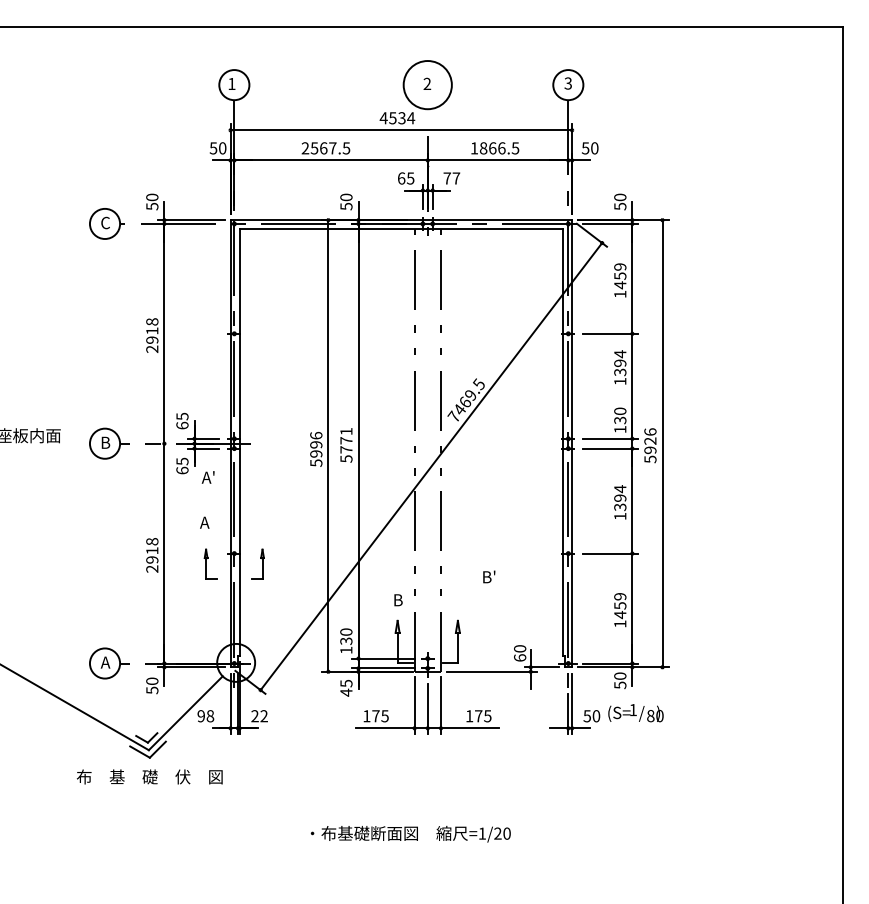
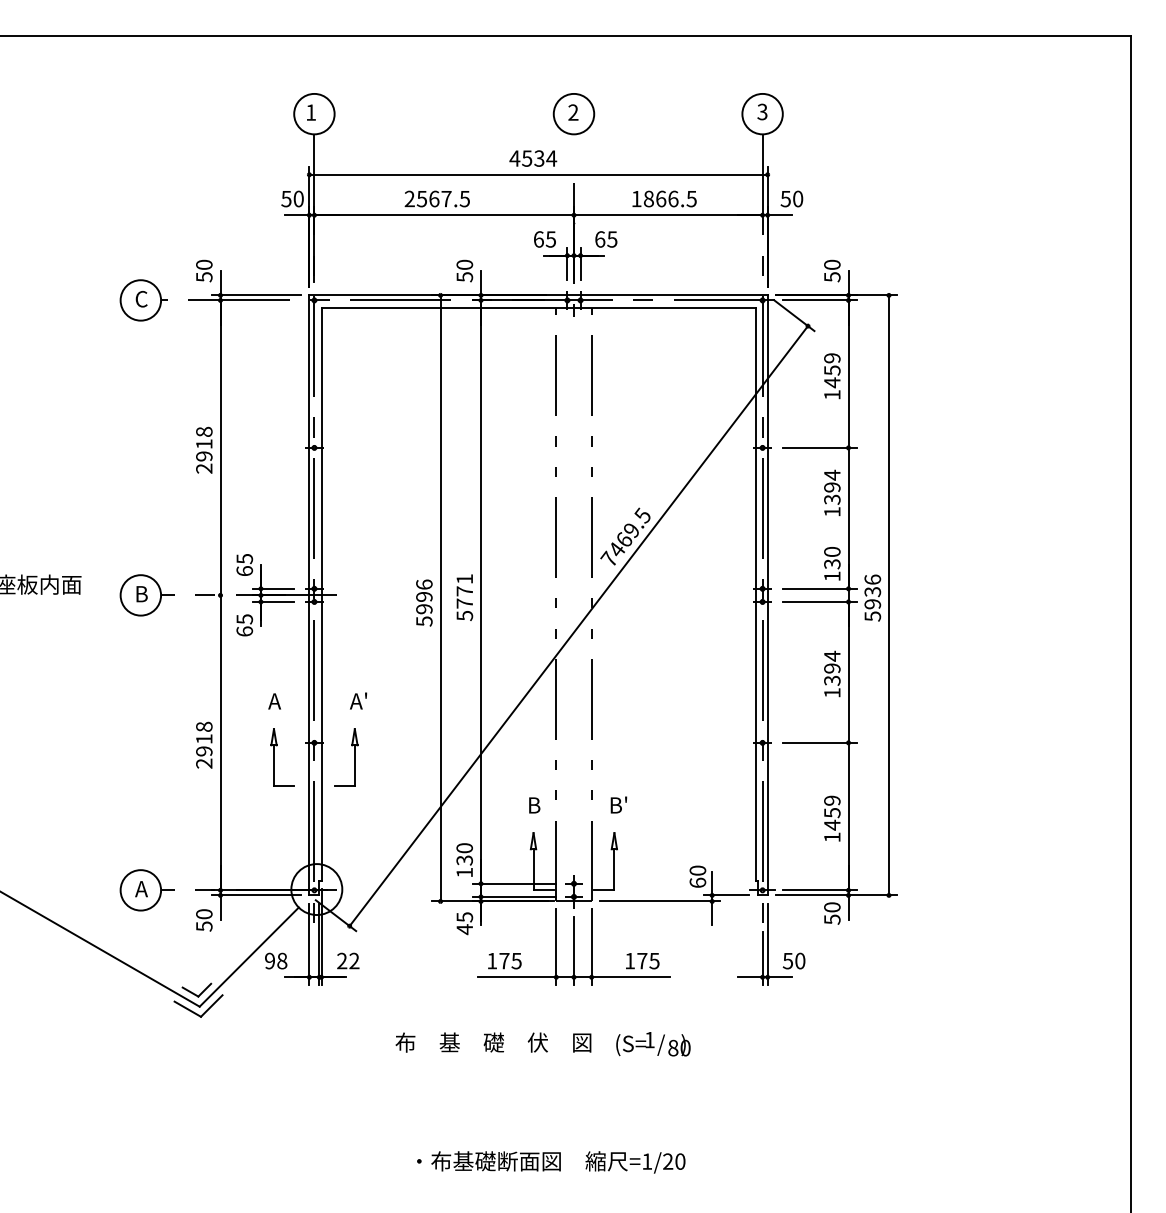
circle: (427, 85) -> (573, 114), size x0.62
text: (451, 178) -> (605, 239), 77 -> 65
text: (650, 440) -> (872, 591), 5926 -> 5936
text: (207, 477) -> (357, 701), moved
part: (210, 564) -> (282, 757), size x1.43
part: (257, 564) -> (345, 757), size x1.43
text: (489, 576) -> (619, 804), moved
text: (635, 713) -> (652, 1044), moved
text: (149, 776) -> (493, 1041), moved
text: (410, 834) -> (550, 1162), moved

